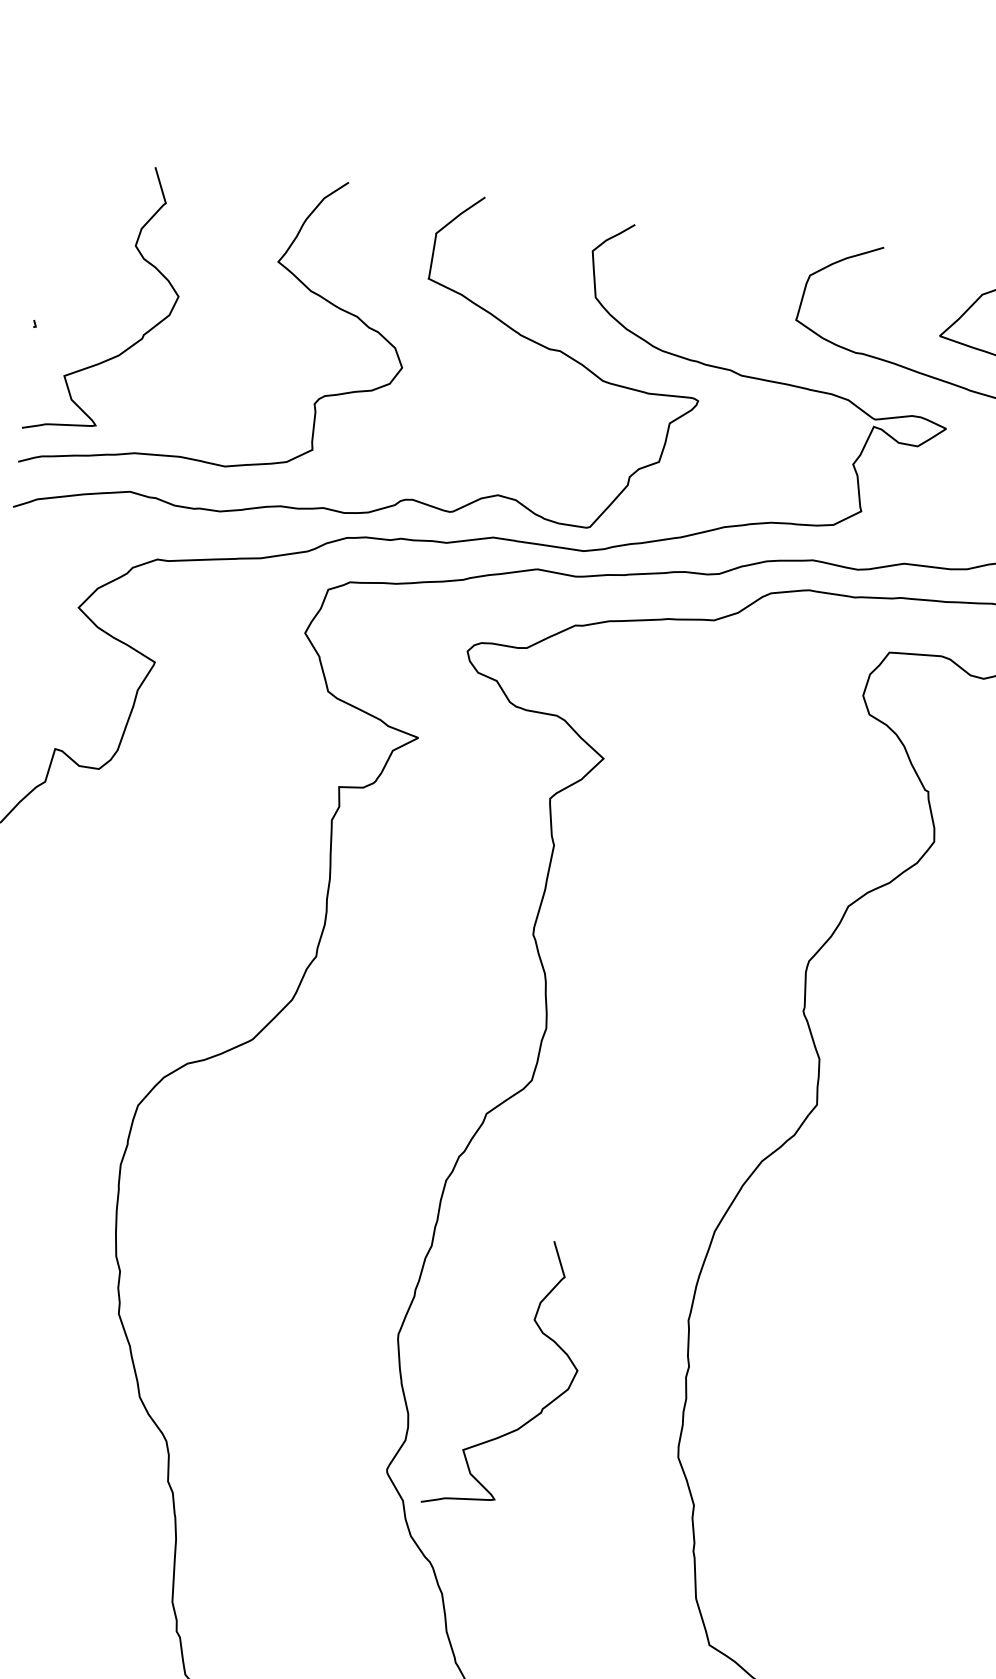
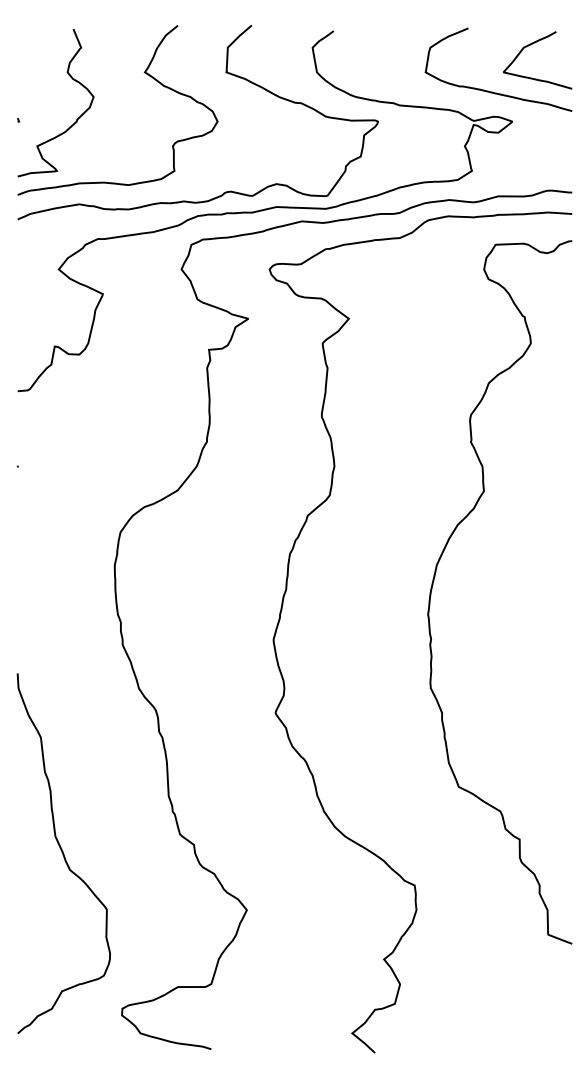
curve: (541, 1408) -> (354, 670), removed

